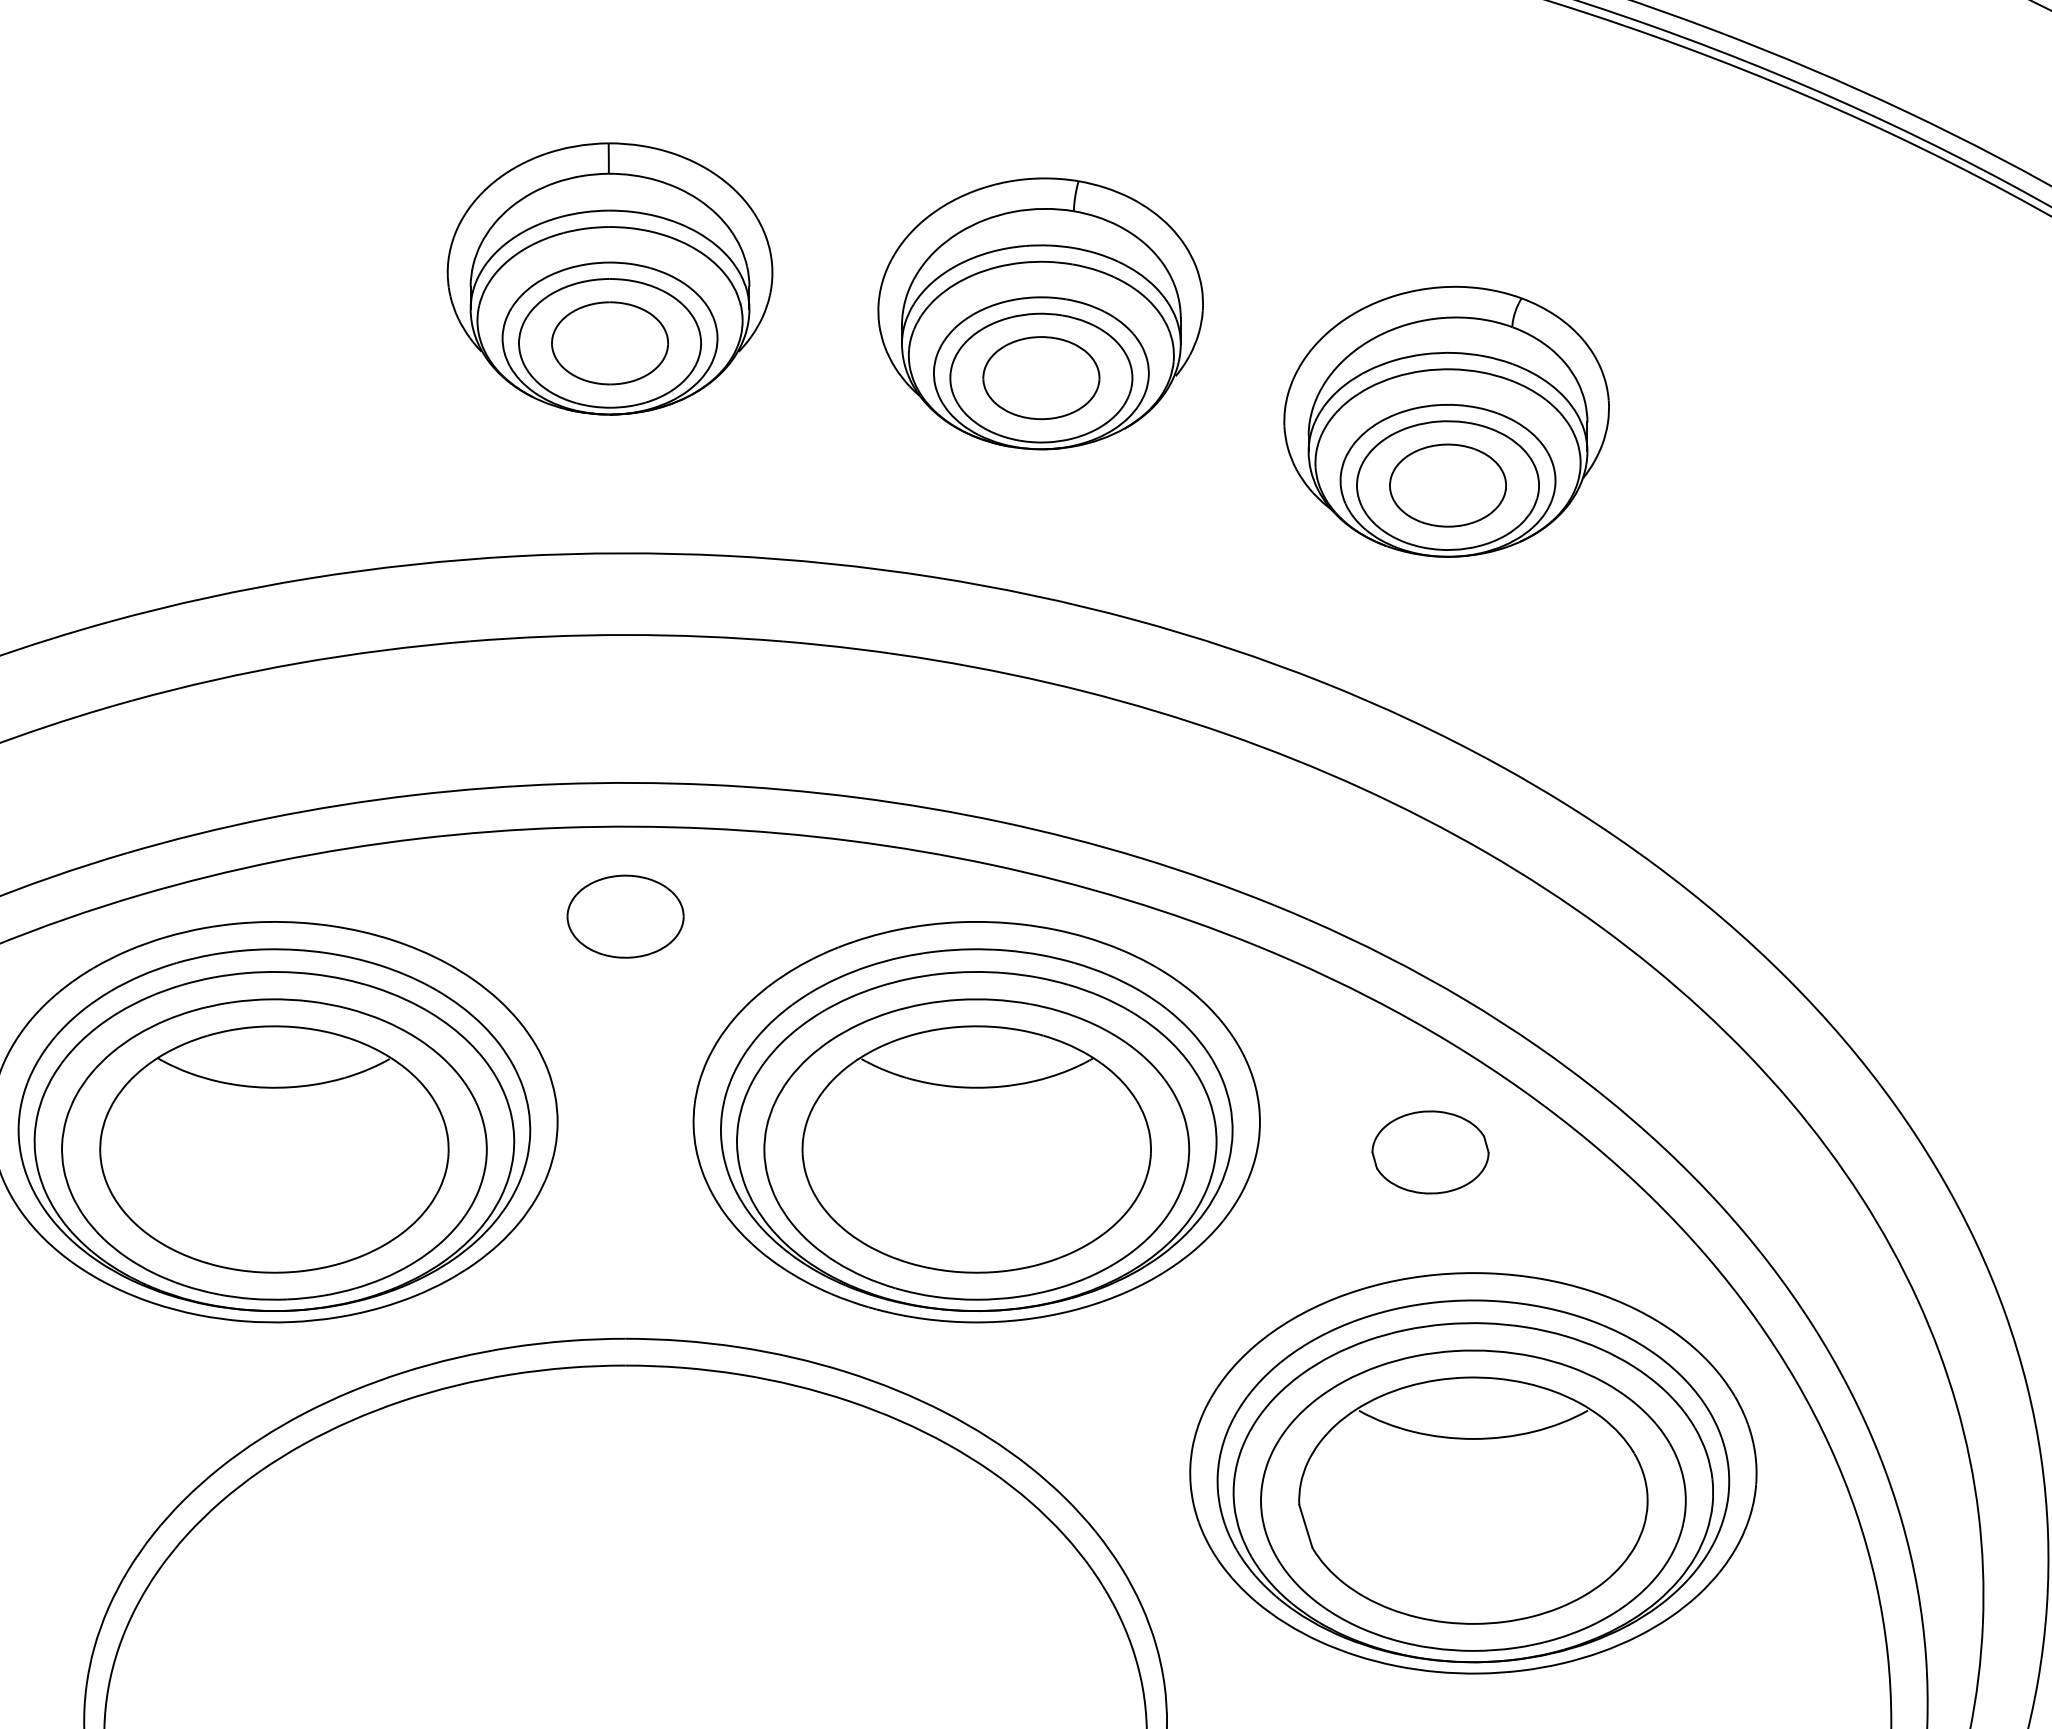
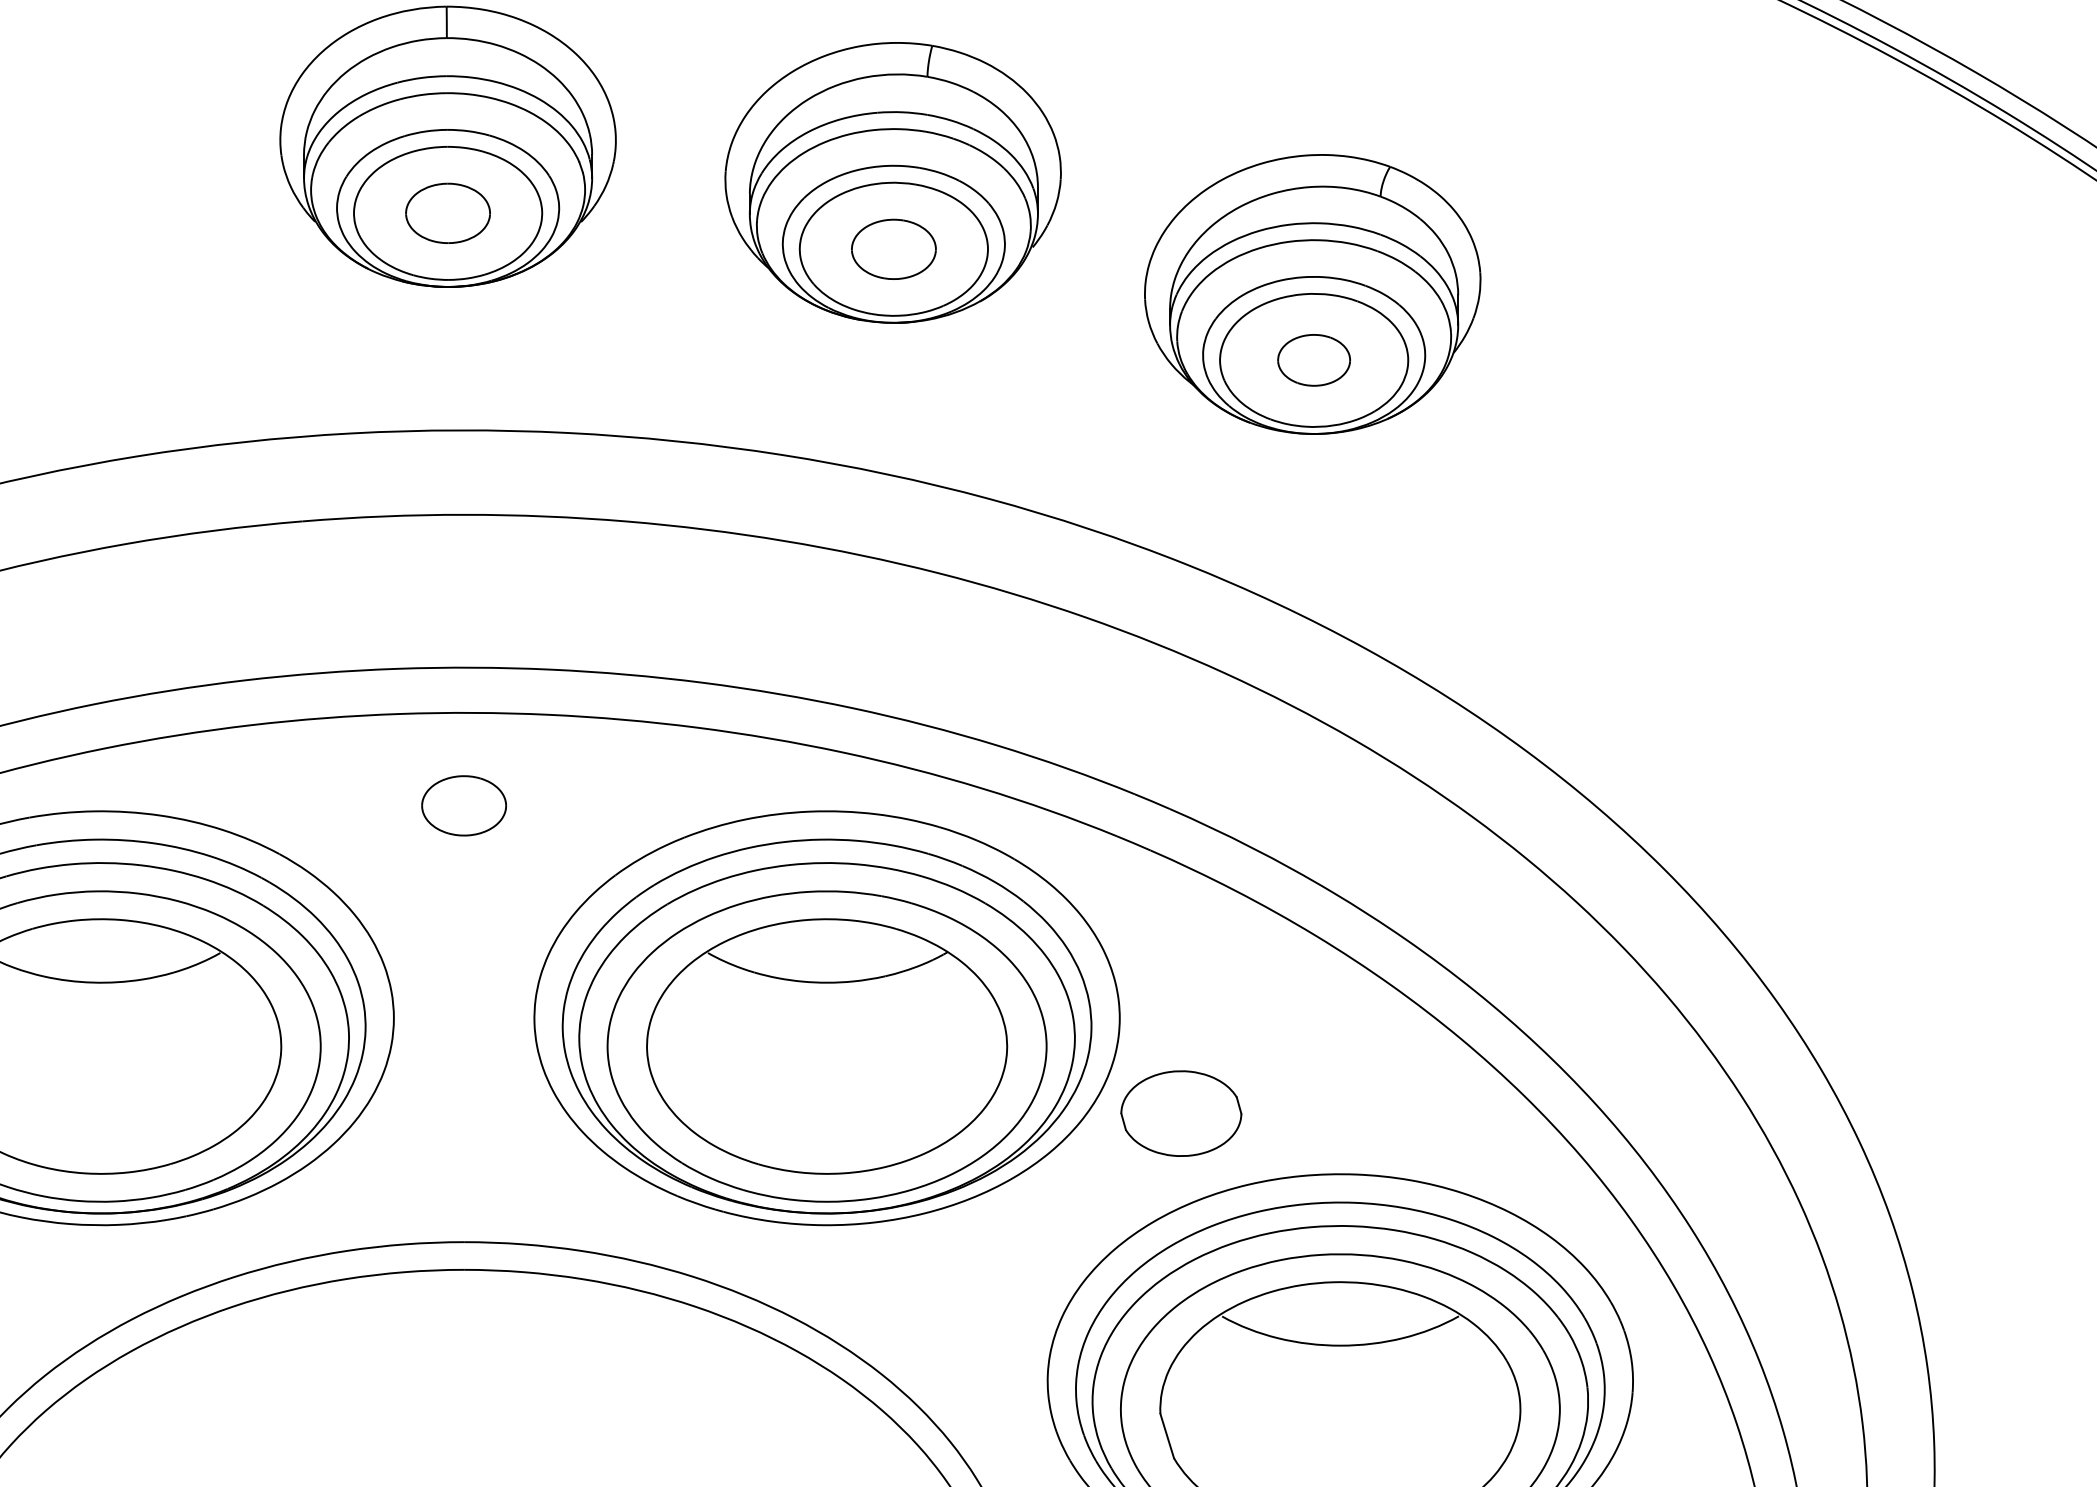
part: (609, 343) -> (447, 213), size x0.7
part: (1041, 378) -> (893, 249), size x0.7
part: (1447, 485) -> (1313, 360), size x0.6
part: (625, 916) -> (464, 805), size x0.7
part: (1430, 1152) -> (1181, 1113), moved

